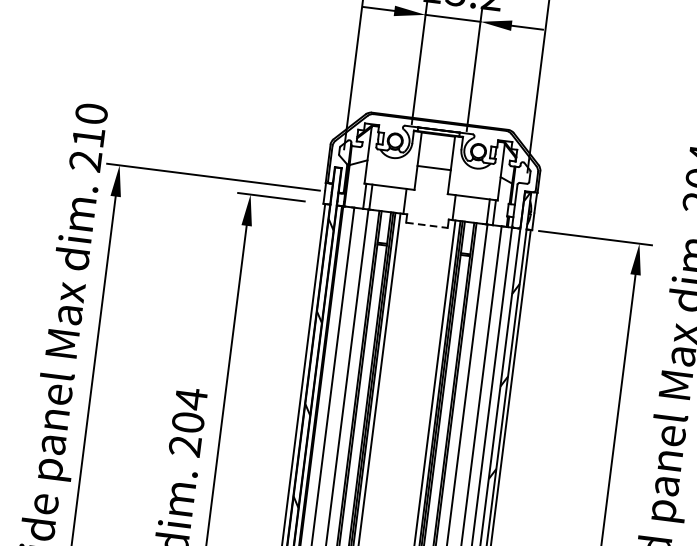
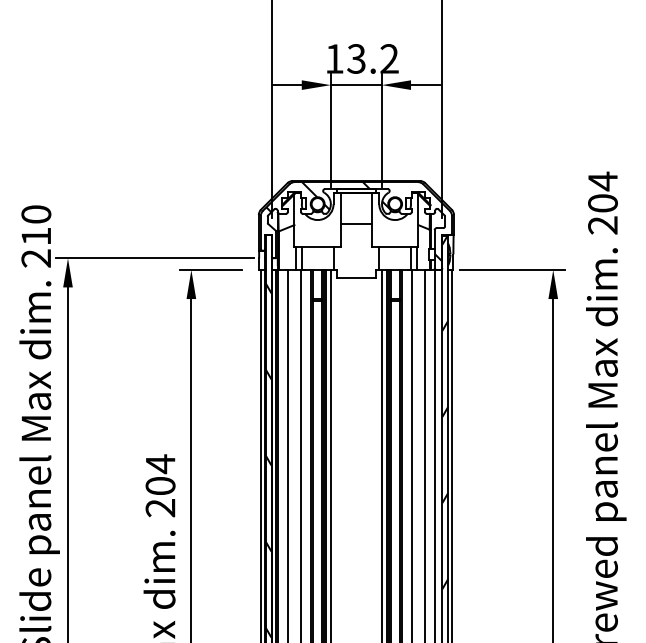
hatch: (432, 164) -> (354, 221), added
line: (427, 225) -> (356, 277), dashed -> solid

